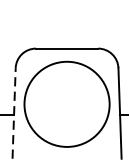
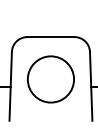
circle: (66, 104) -> (50, 79), size x0.71
line: (13, 112) -> (10, 85), dashed -> solid

